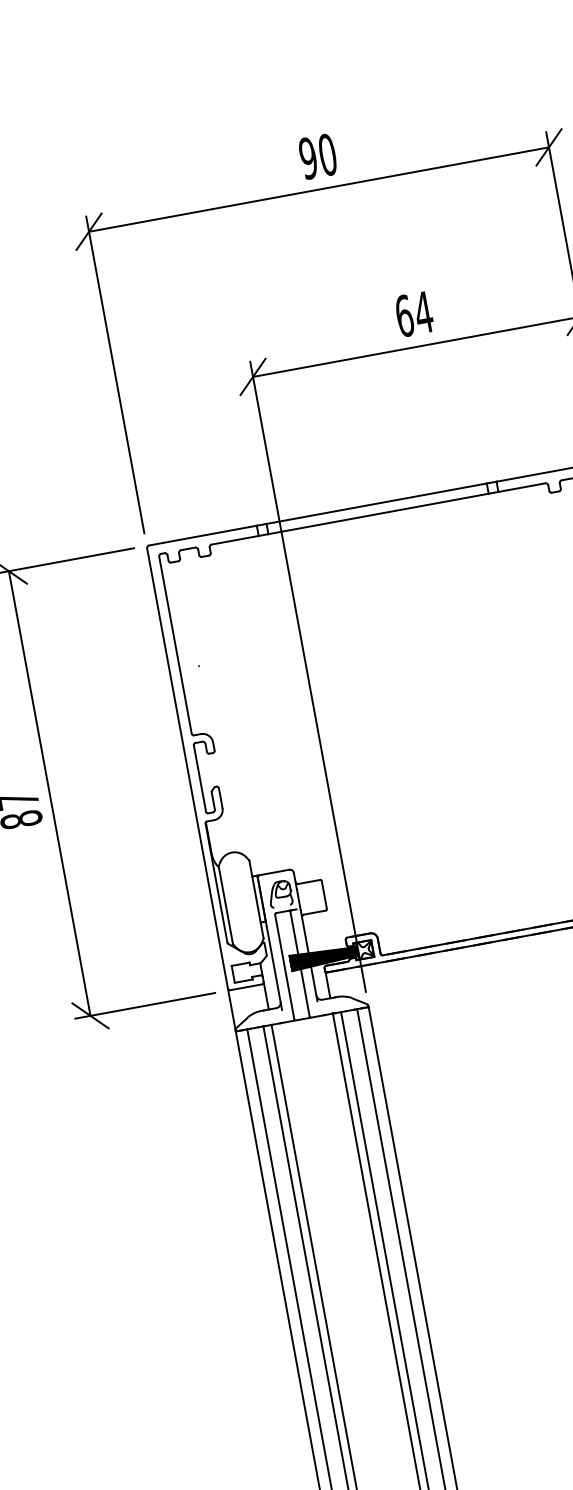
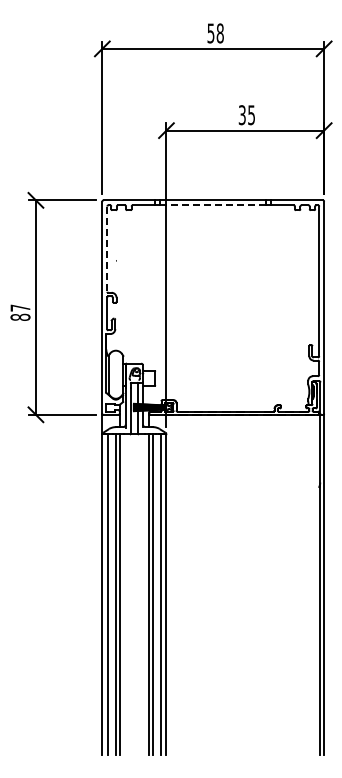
text: (317, 156) -> (215, 33), 90 -> 58
text: (413, 315) -> (246, 115), 64 -> 35
line: (377, 514) -> (212, 205), solid -> dashed
line: (176, 645) -> (107, 249), solid -> dashed

